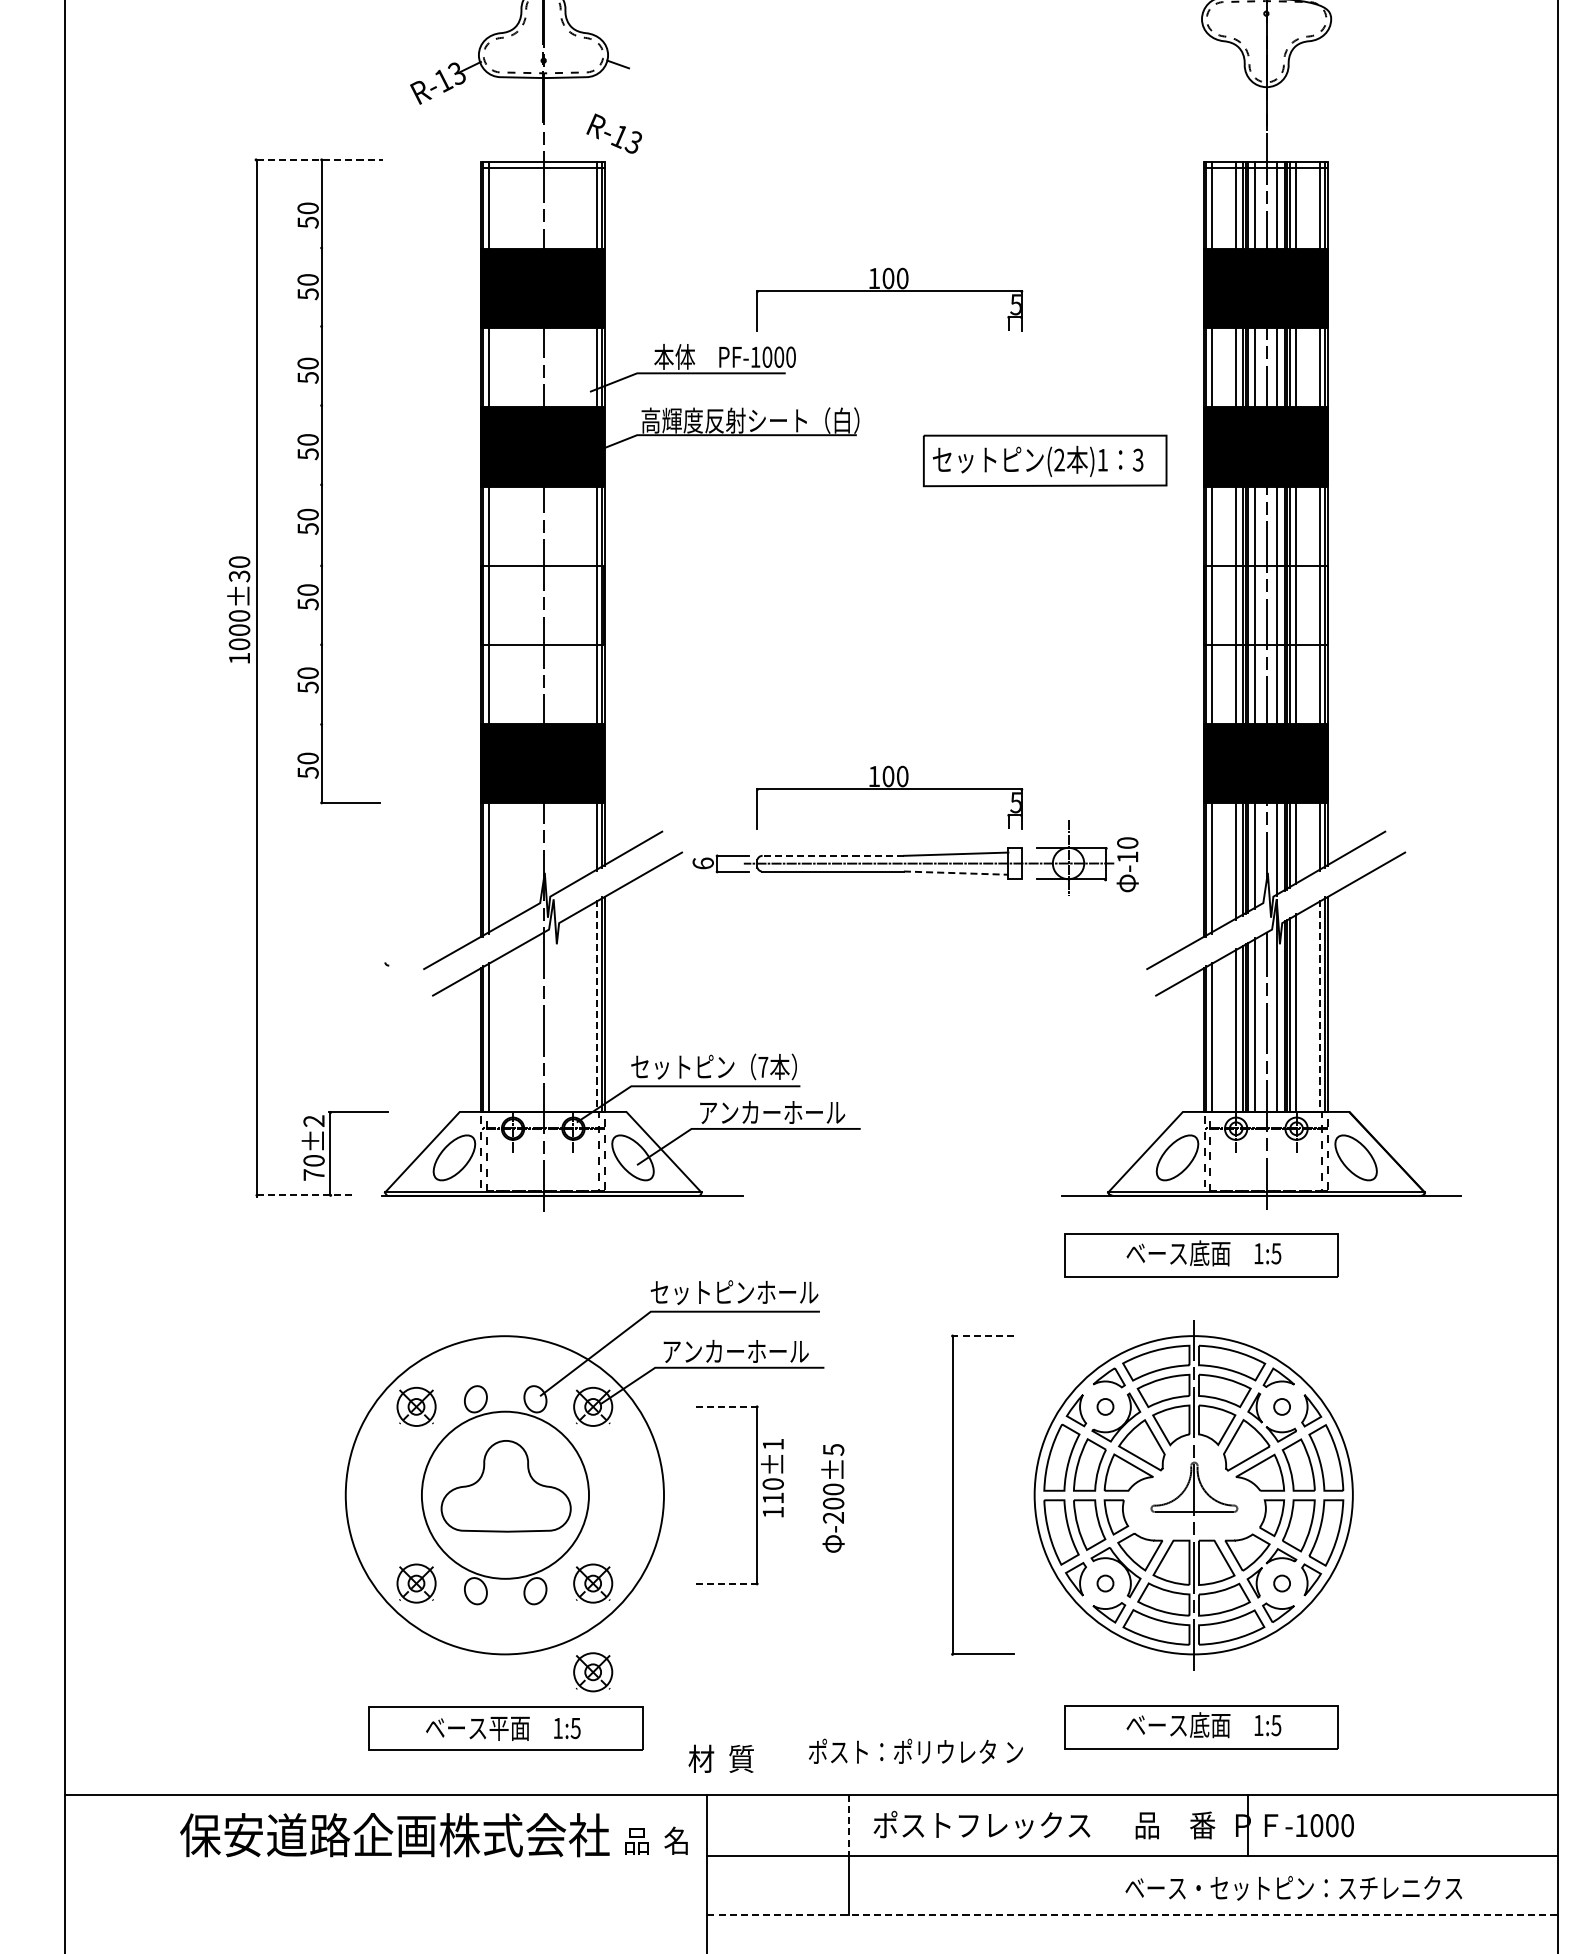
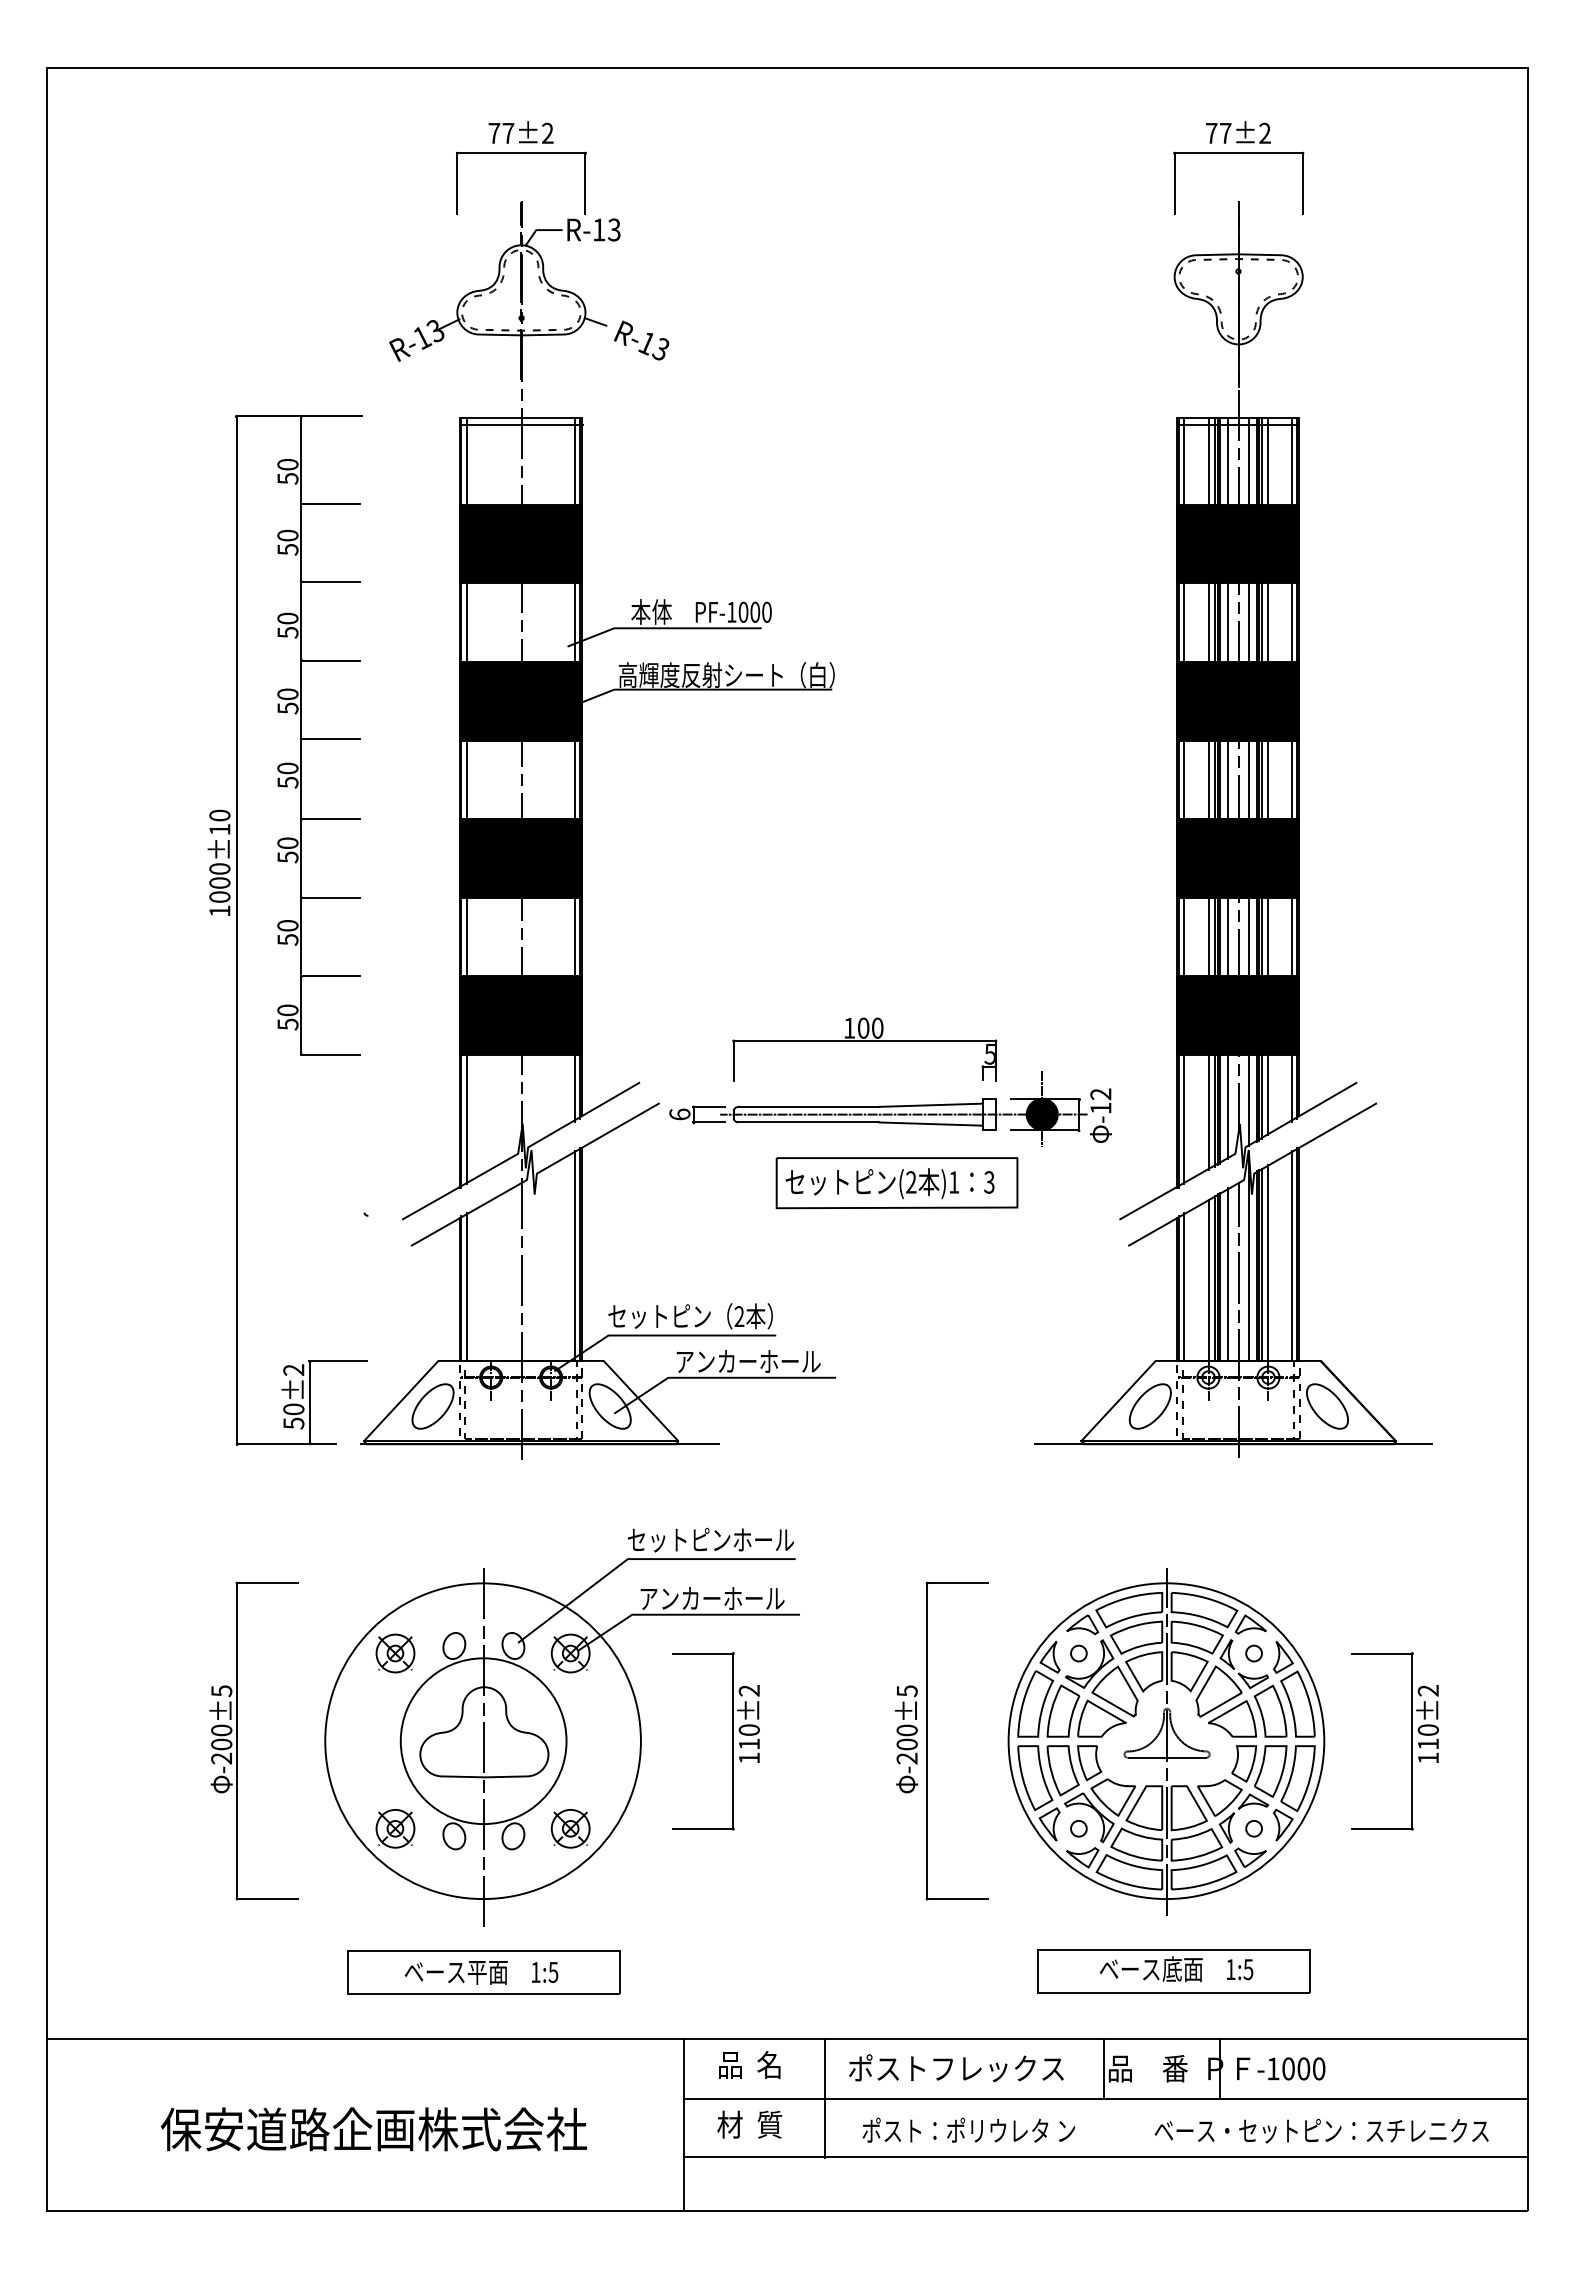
text: (614, 133) -> (641, 340), moved
line: (319, 159) -> (299, 416), dashed -> solid
line: (351, 247) -> (330, 503), added
part: (889, 291) -> (864, 547), removed
line: (351, 327) -> (330, 582), added
line: (351, 405) -> (330, 660), added
part: (1044, 461) -> (896, 1183), moved
line: (351, 485) -> (330, 739), added
line: (351, 566) -> (330, 819), added
text: (239, 576) -> (219, 829), 1000±30 -> 1000±10
fill: (542, 605) -> (520, 858), added
fill: (1265, 605) -> (1237, 858), added
line: (351, 644) -> (330, 897), added
line: (351, 724) -> (330, 976), added
text: (1127, 843) -> (1100, 1094), -10 -> -12
line: (832, 855) -> (808, 1106), dashed -> solid
fill: (1067, 863) -> (1041, 1114), added
line: (955, 873) -> (930, 1124), dashed -> solid
line: (597, 1006) -> (574, 1256), dashed -> solid
line: (1320, 1006) -> (1292, 1256), dashed -> solid
text: (763, 1067) -> (739, 1316), 7 -> 2
text: (313, 1175) -> (293, 1423), 70±2 -> 50±2
line: (306, 1195) -> (286, 1443), dashed -> solid
part: (1200, 1255) -> (1173, 1503), removed
line: (983, 1336) -> (957, 1583), dashed -> solid
line: (727, 1407) -> (703, 1654), dashed -> solid
text: (772, 1444) -> (748, 1690), 110±1 -> 110±2
part: (257, 1494) -> (237, 1740), added
part: (1440, 1495) -> (1411, 1741), added
text: (832, 1498) -> (906, 1739), moved
line: (506, 1499) -> (484, 1745), added
line: (727, 1584) -> (703, 1829), dashed -> solid
part: (592, 1671) -> (570, 1916), removed
text: (915, 1750) -> (968, 2129), moved
text: (721, 1758) -> (749, 2124), moved
line: (1130, 1825) -> (1103, 2068), added
line: (849, 1826) -> (824, 2069), dashed -> solid
text: (394, 1835) -> (373, 2129), moved
text: (656, 1840) -> (749, 2064), moved
text: (1293, 1887) -> (1321, 2130), moved
line: (1132, 1914) -> (1105, 2157), dashed -> solid

